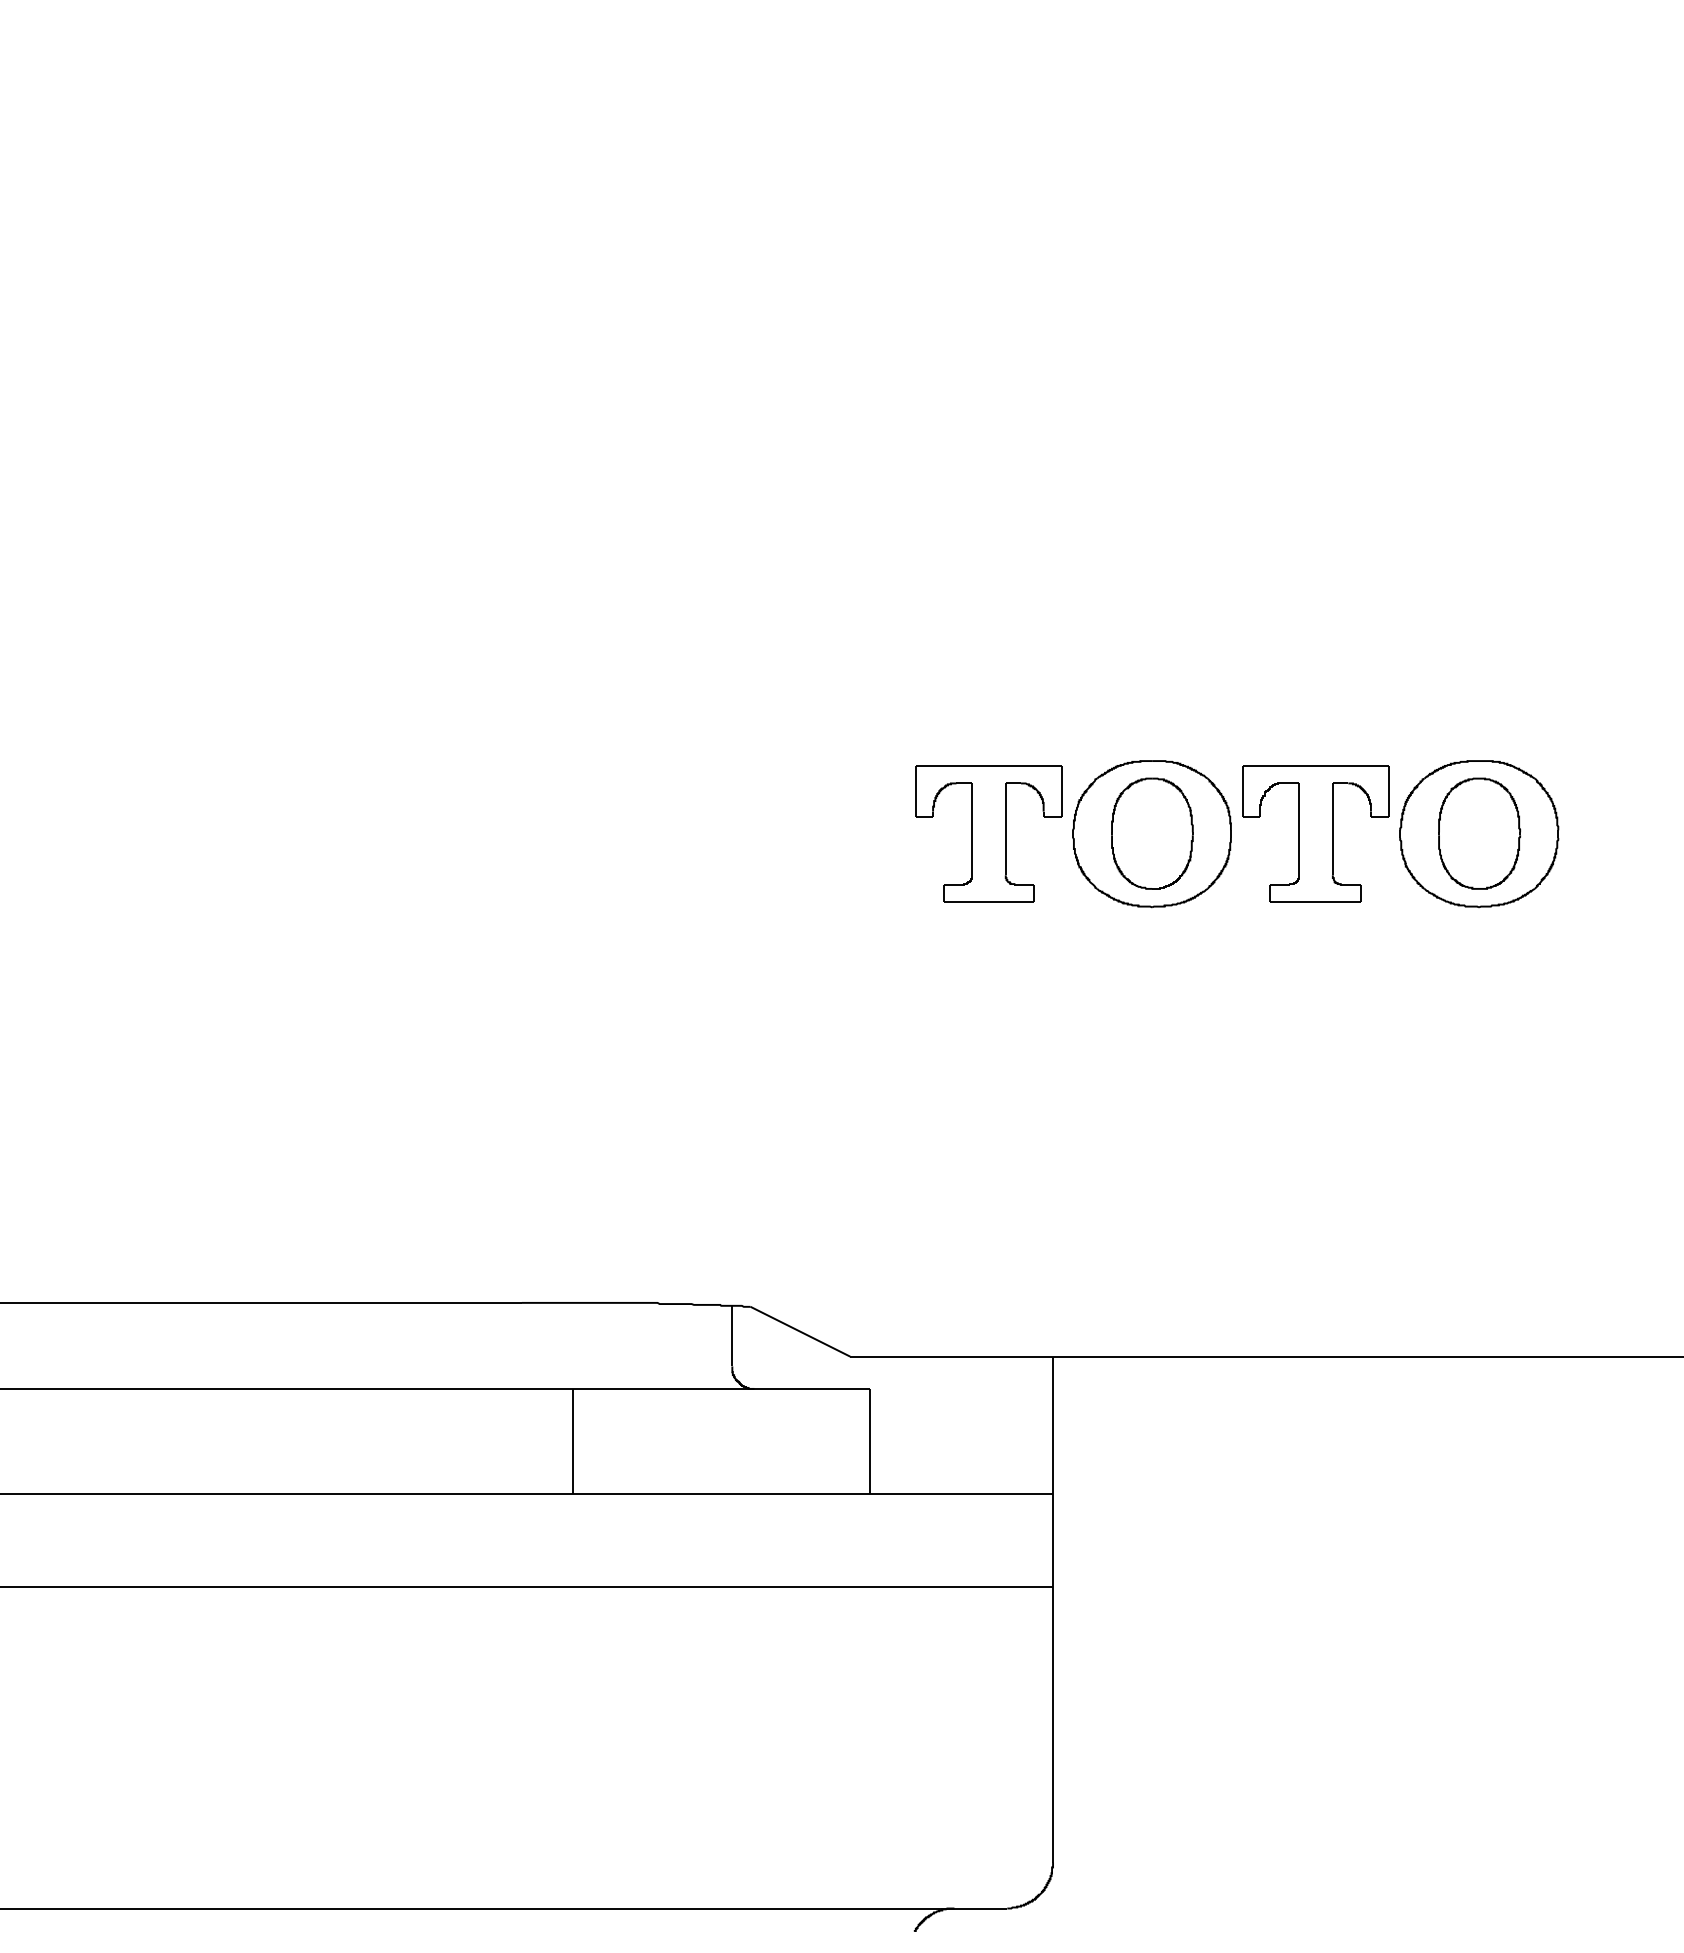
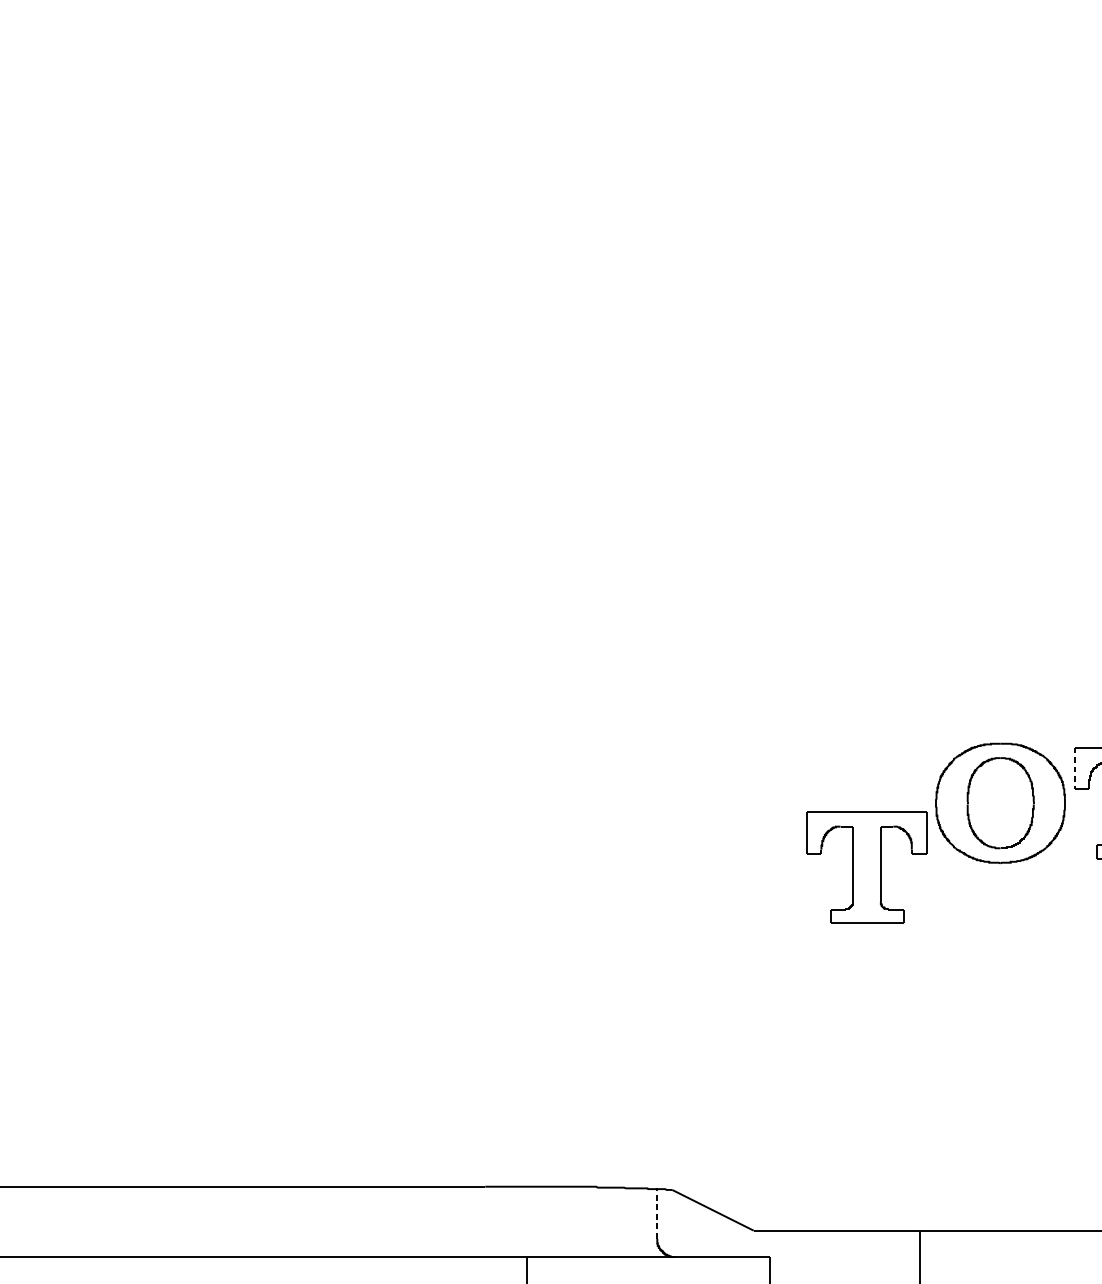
line: (1242, 791) -> (1074, 768), solid -> dashed
part: (988, 833) -> (866, 867), moved
line: (732, 1335) -> (657, 1213), solid -> dashed

